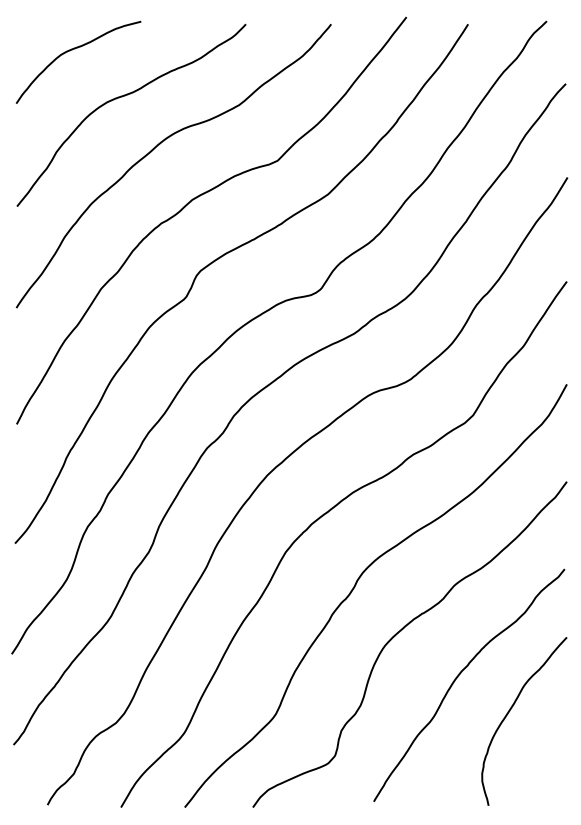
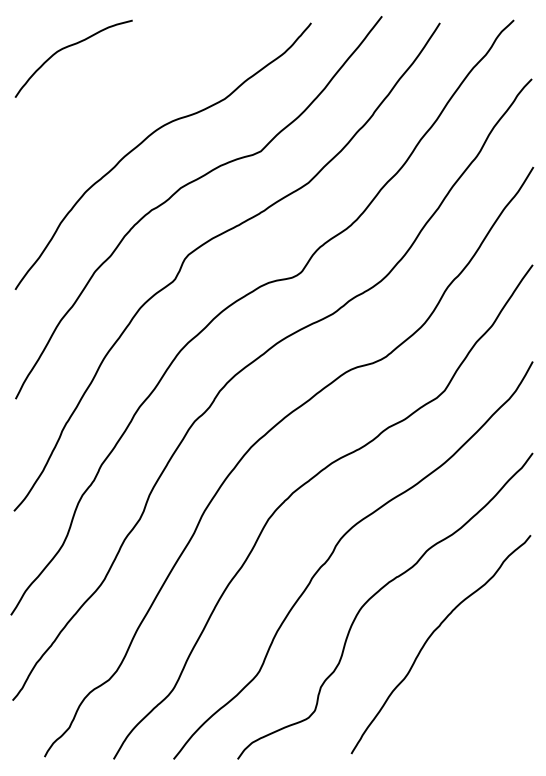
curve: (124, 97) -> (116, 91), removed
curve: (510, 711) -> (479, 669), removed

